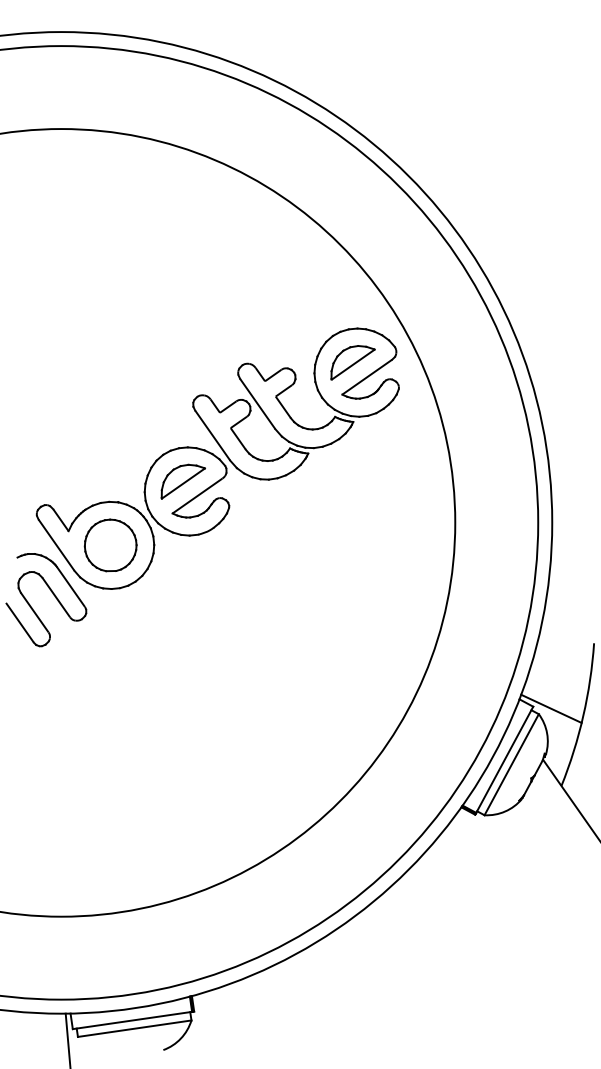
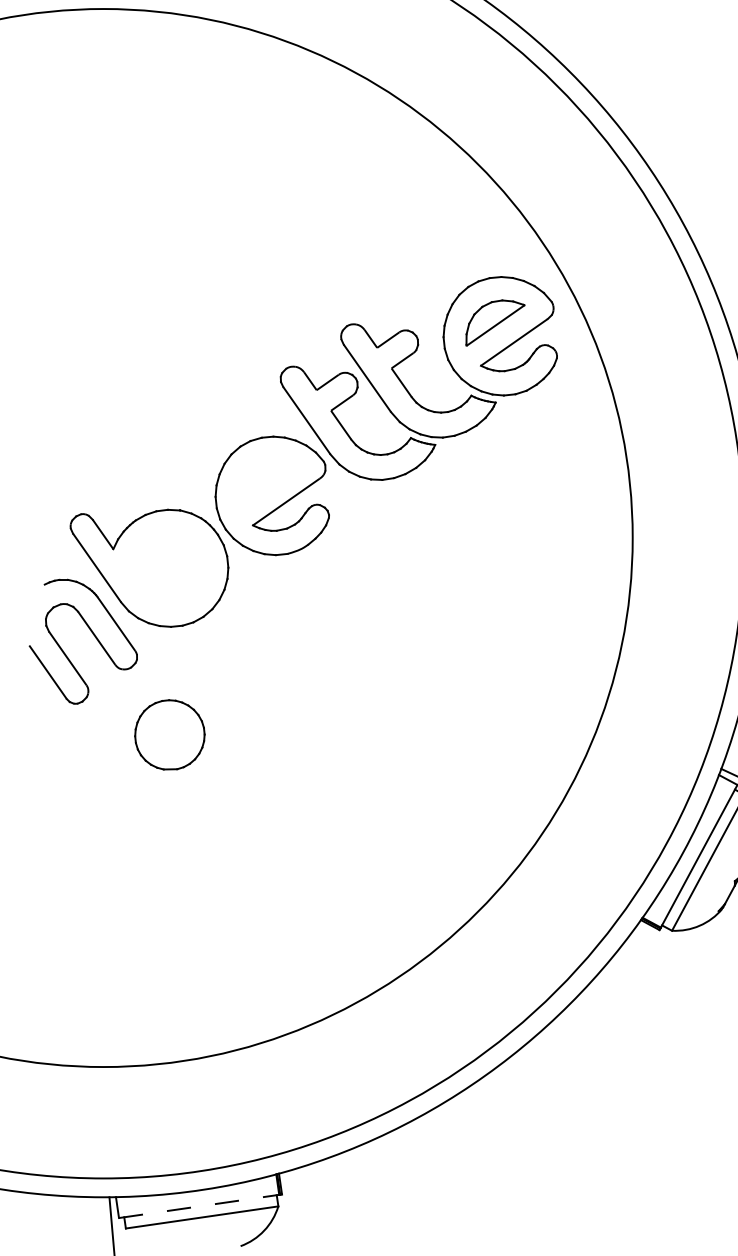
part: (182, 481) -> (266, 482), removed
part: (110, 545) -> (169, 734), moved
line: (132, 1020) -> (199, 1206), solid -> dashed

